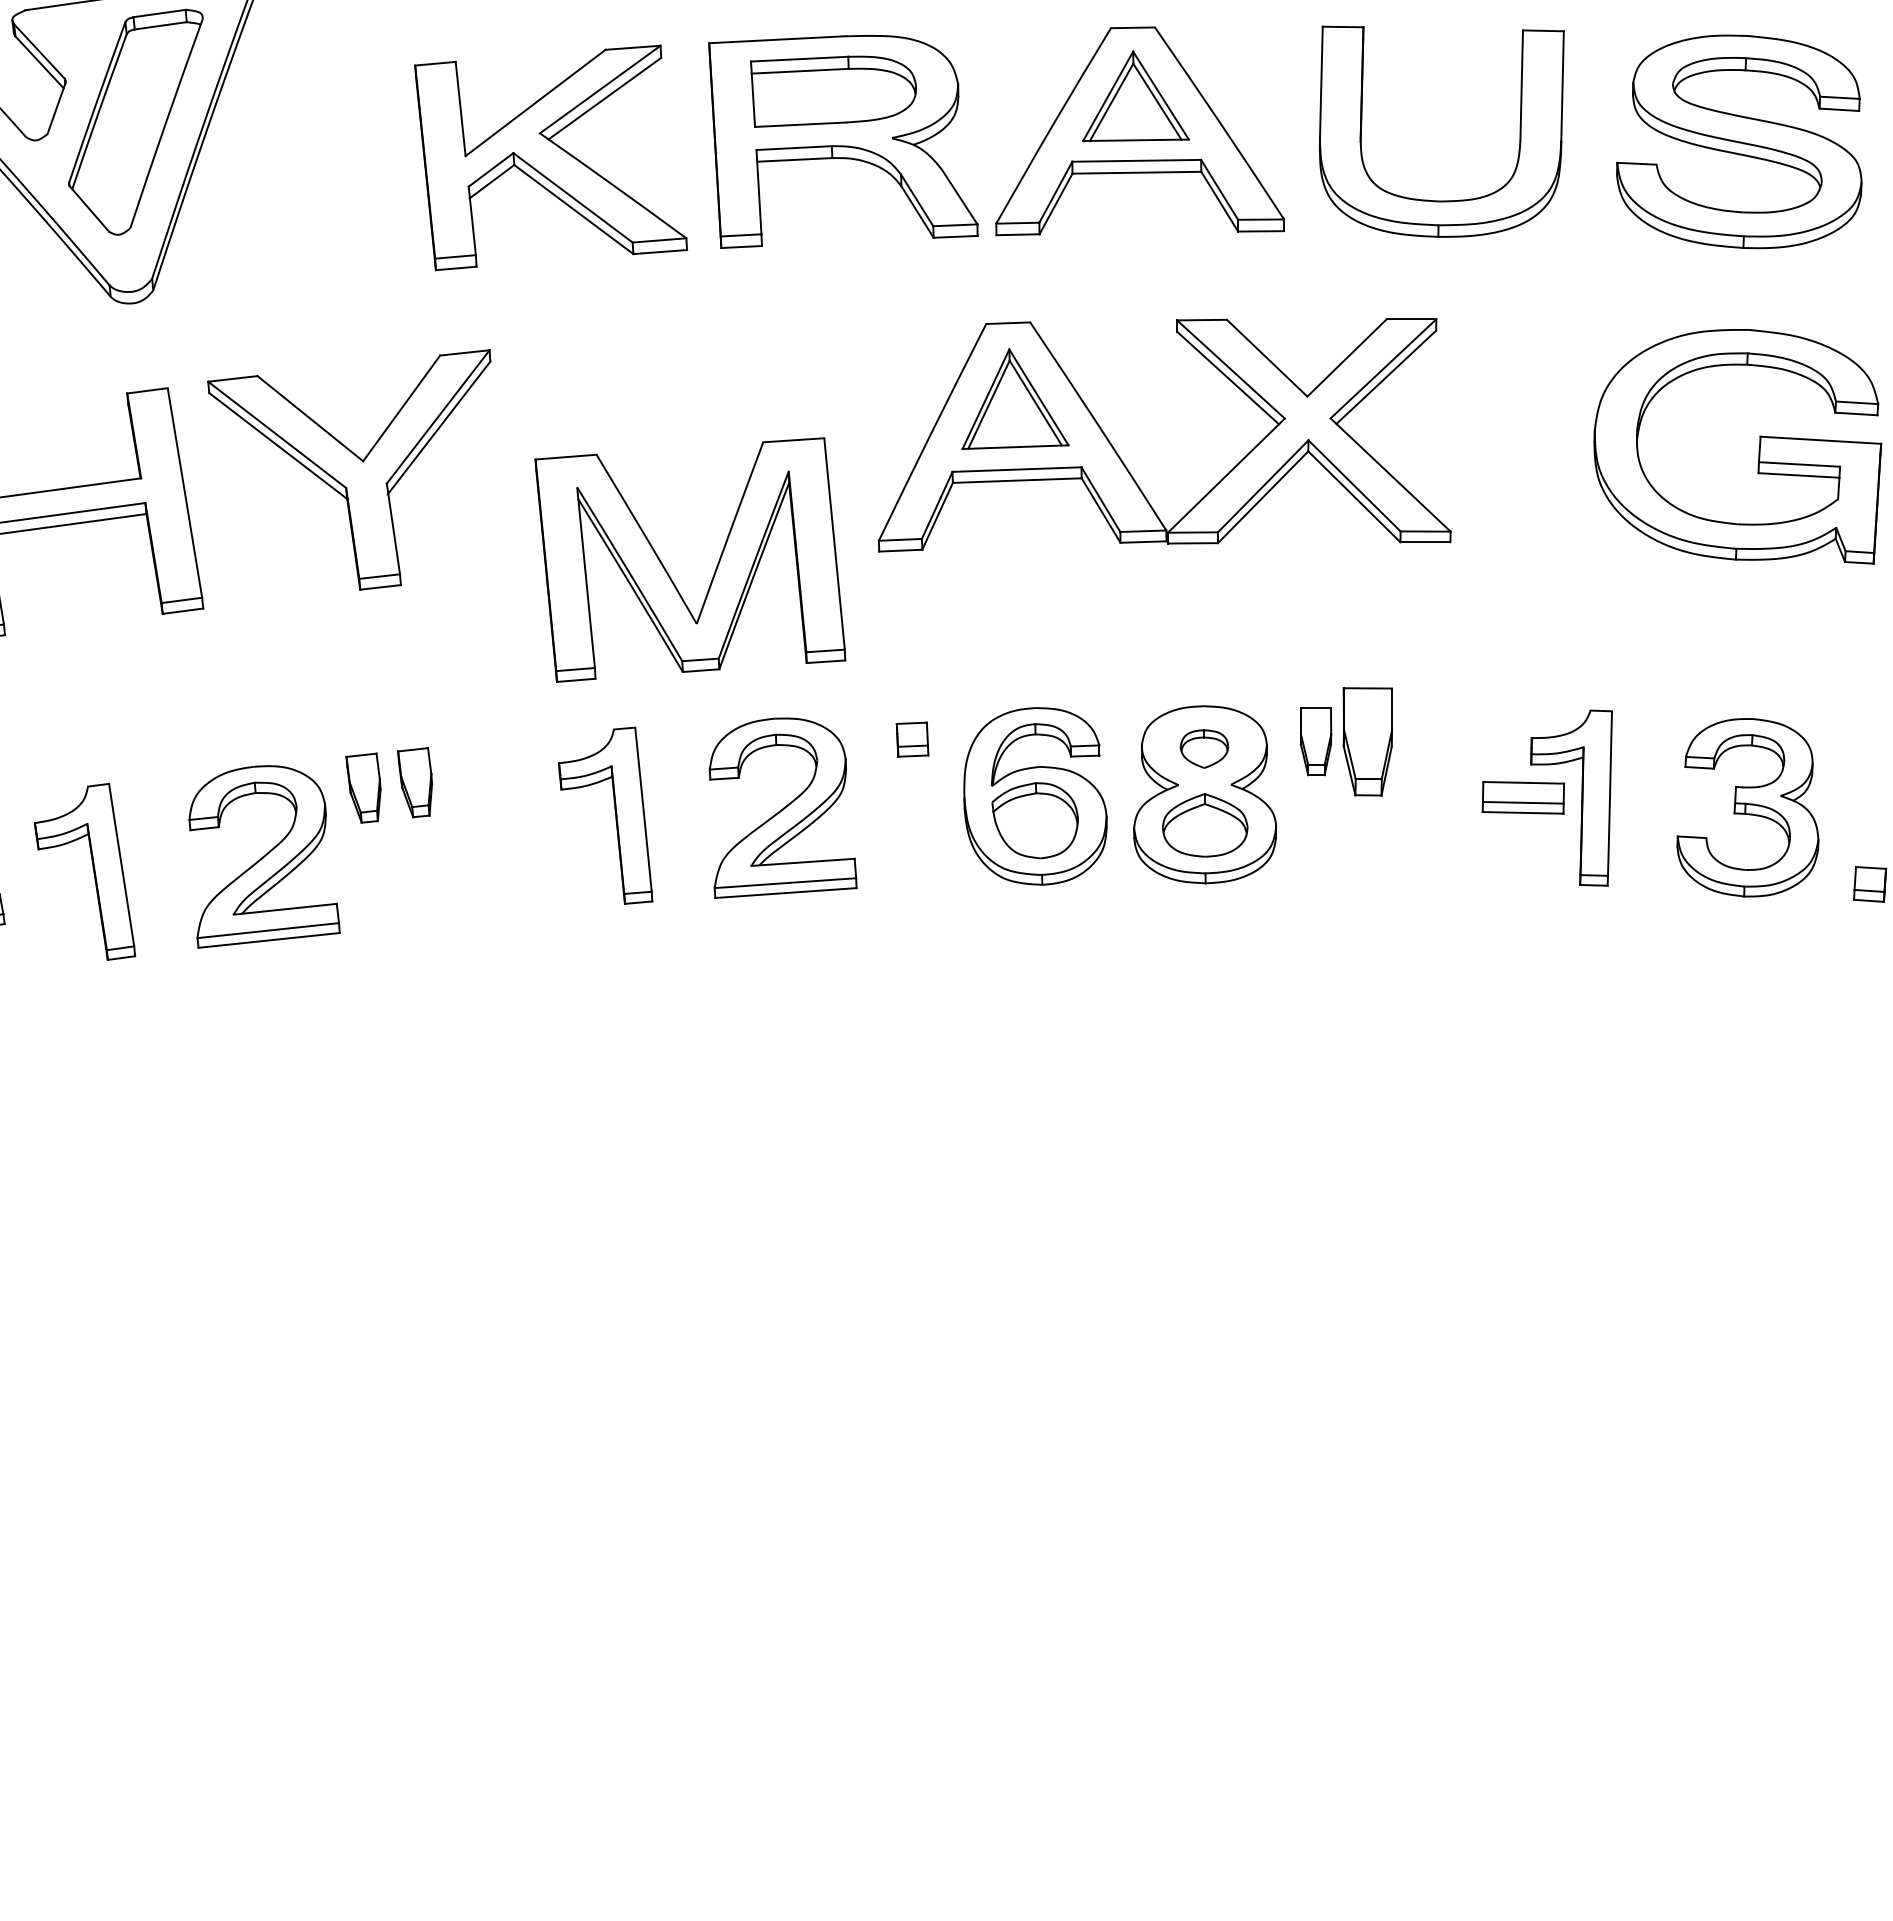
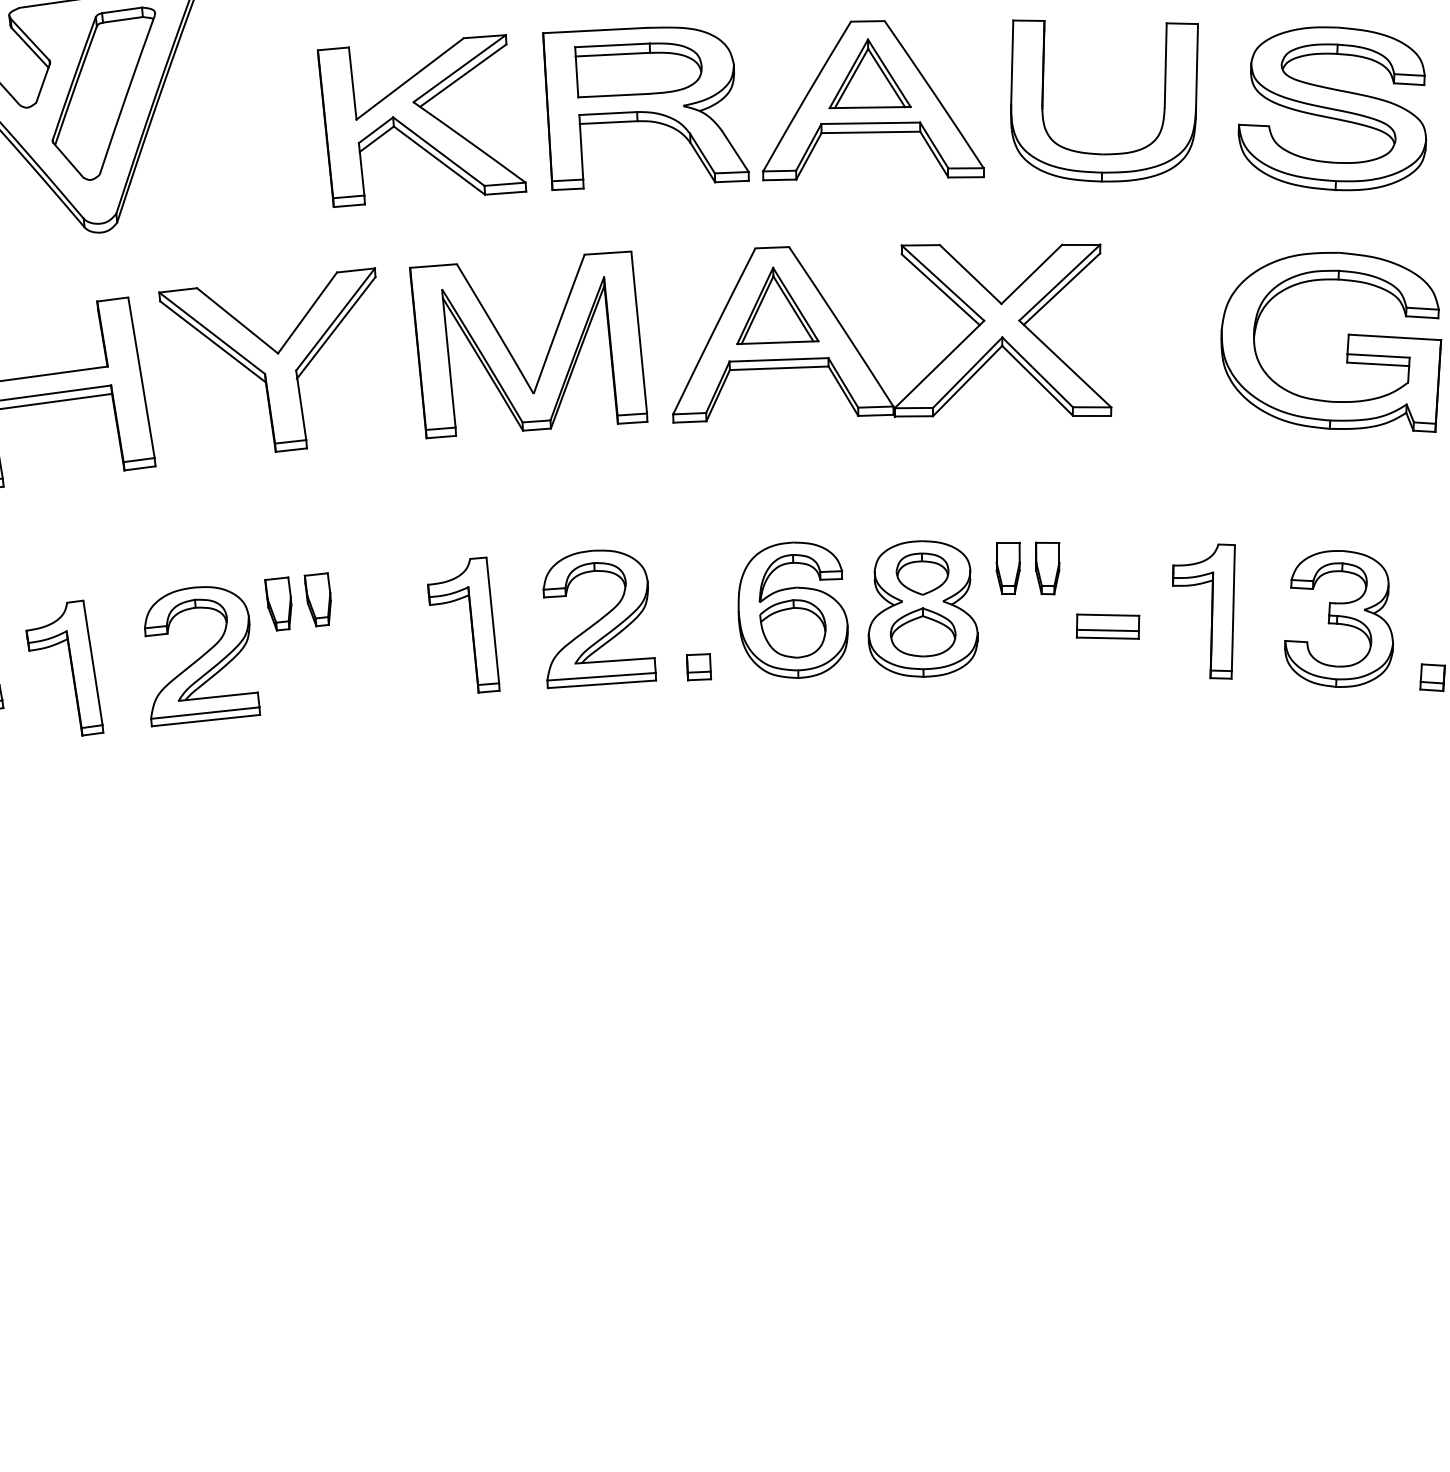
part: (669, 574) -> (512, 355), moved
part: (912, 739) -> (698, 667), moved
part: (1367, 741) -> (1047, 568), size x0.62
part: (1204, 748) -> (922, 573), size x1.43
part: (1523, 797) -> (1108, 626), moved

